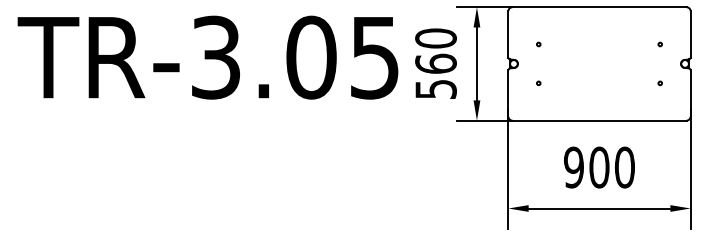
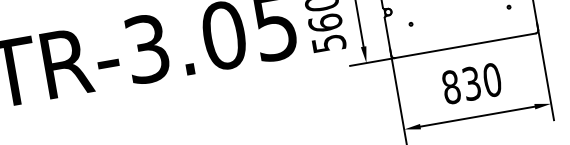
text: (586, 167) -> (461, 85), 900 -> 830

